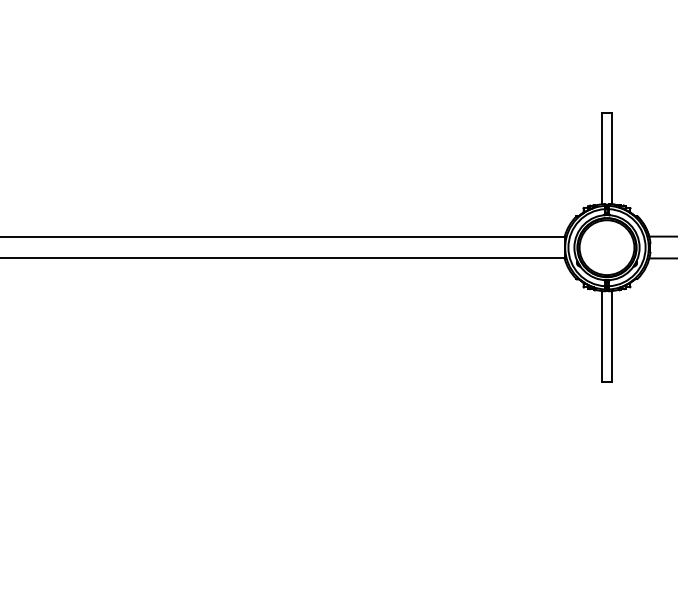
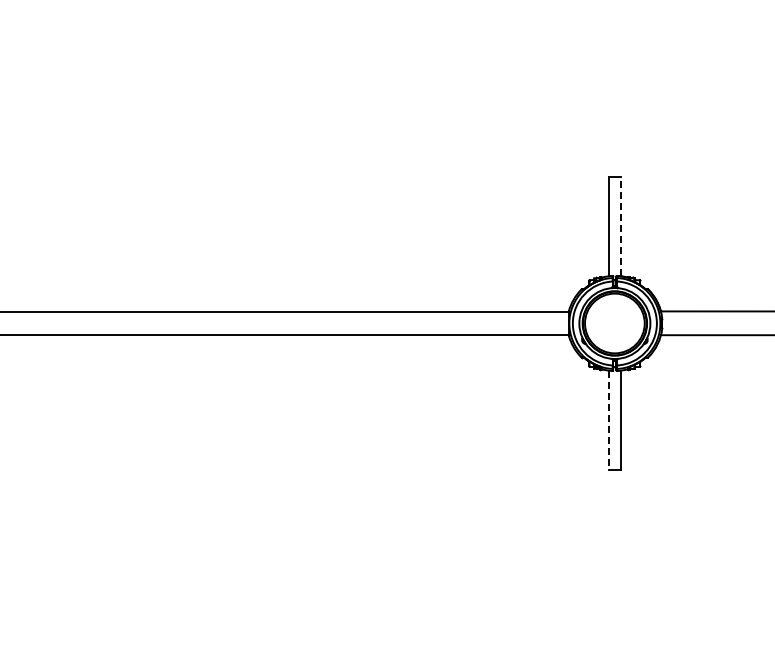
line: (612, 158) -> (620, 226), solid -> dashed
line: (602, 336) -> (609, 420), solid -> dashed

